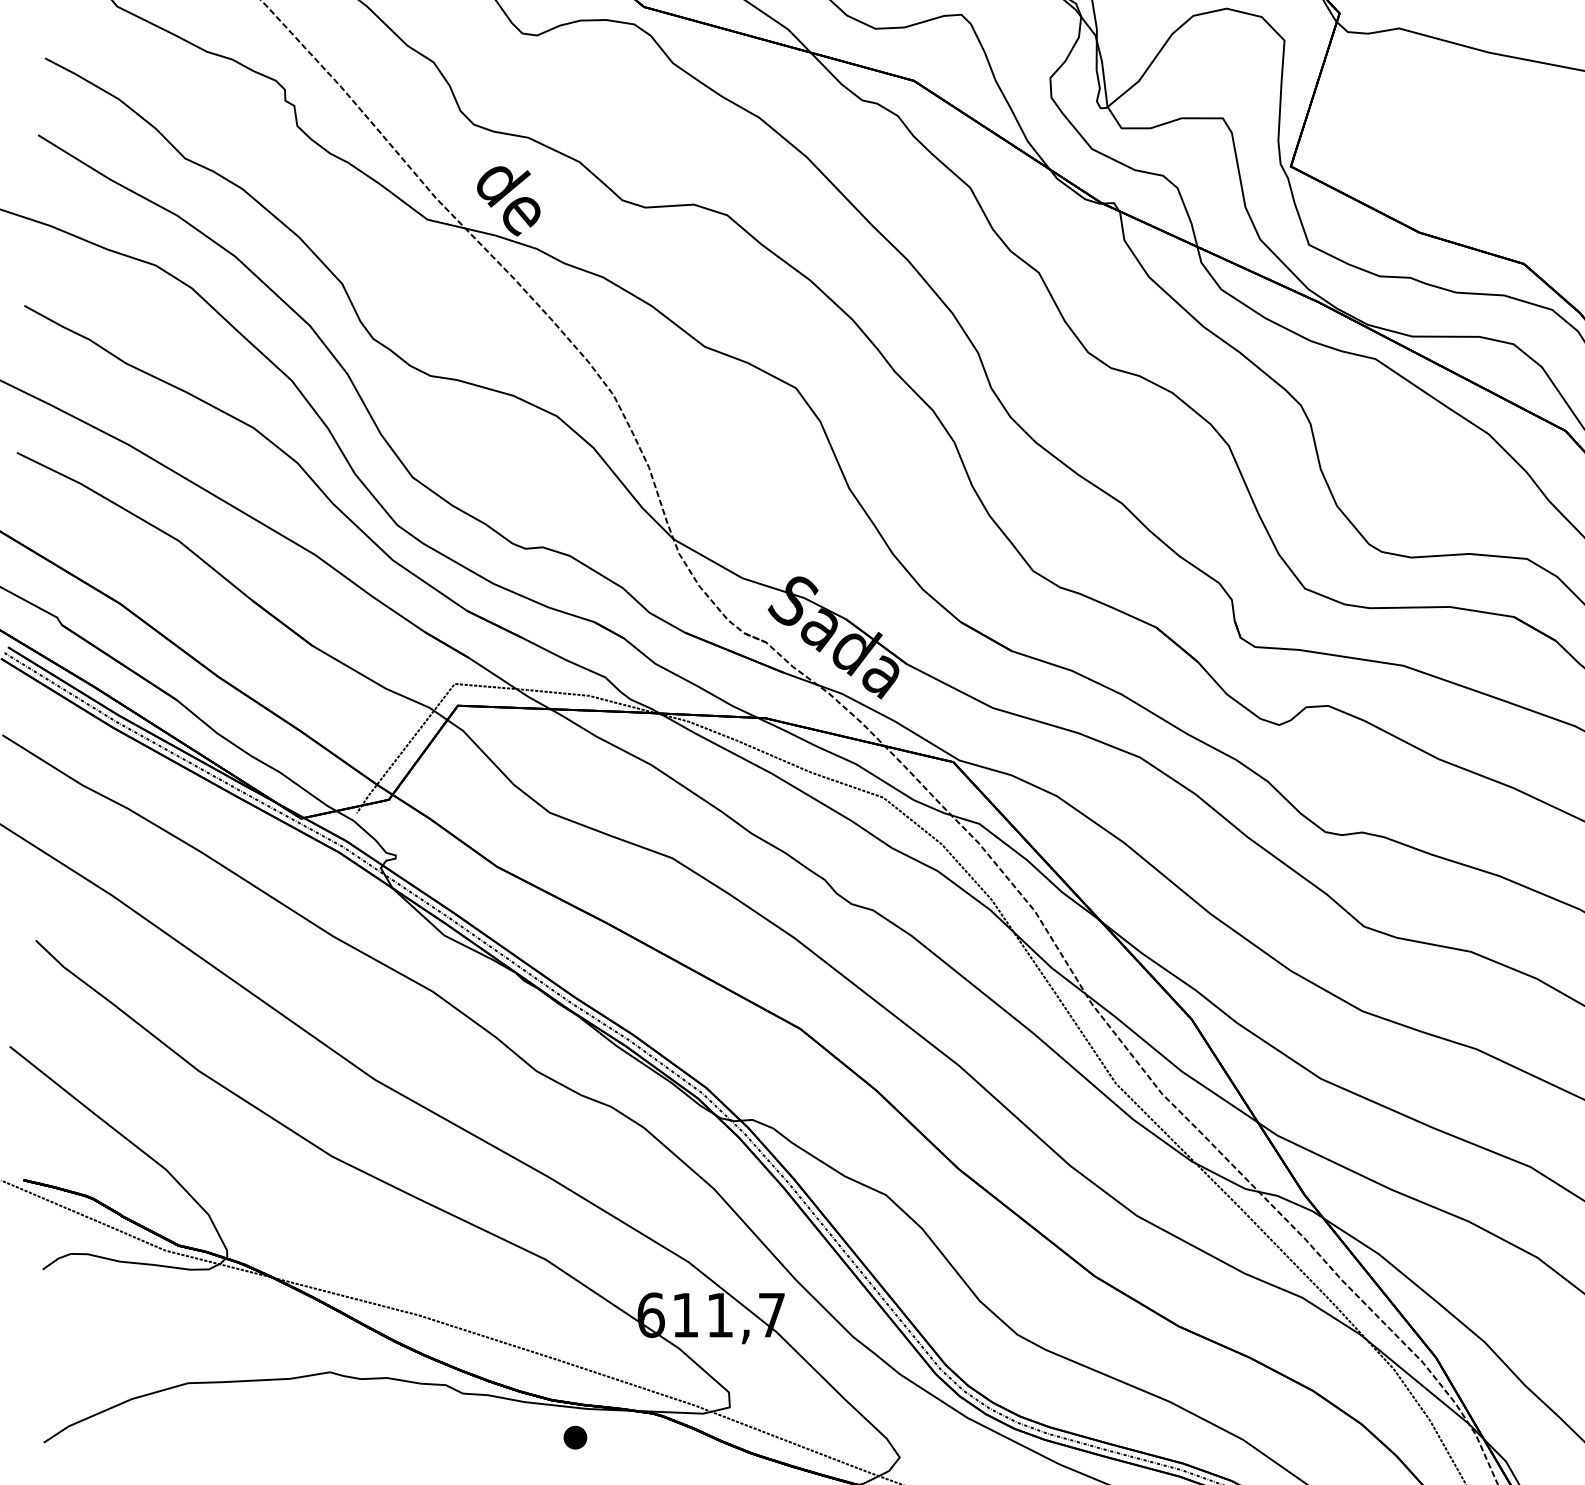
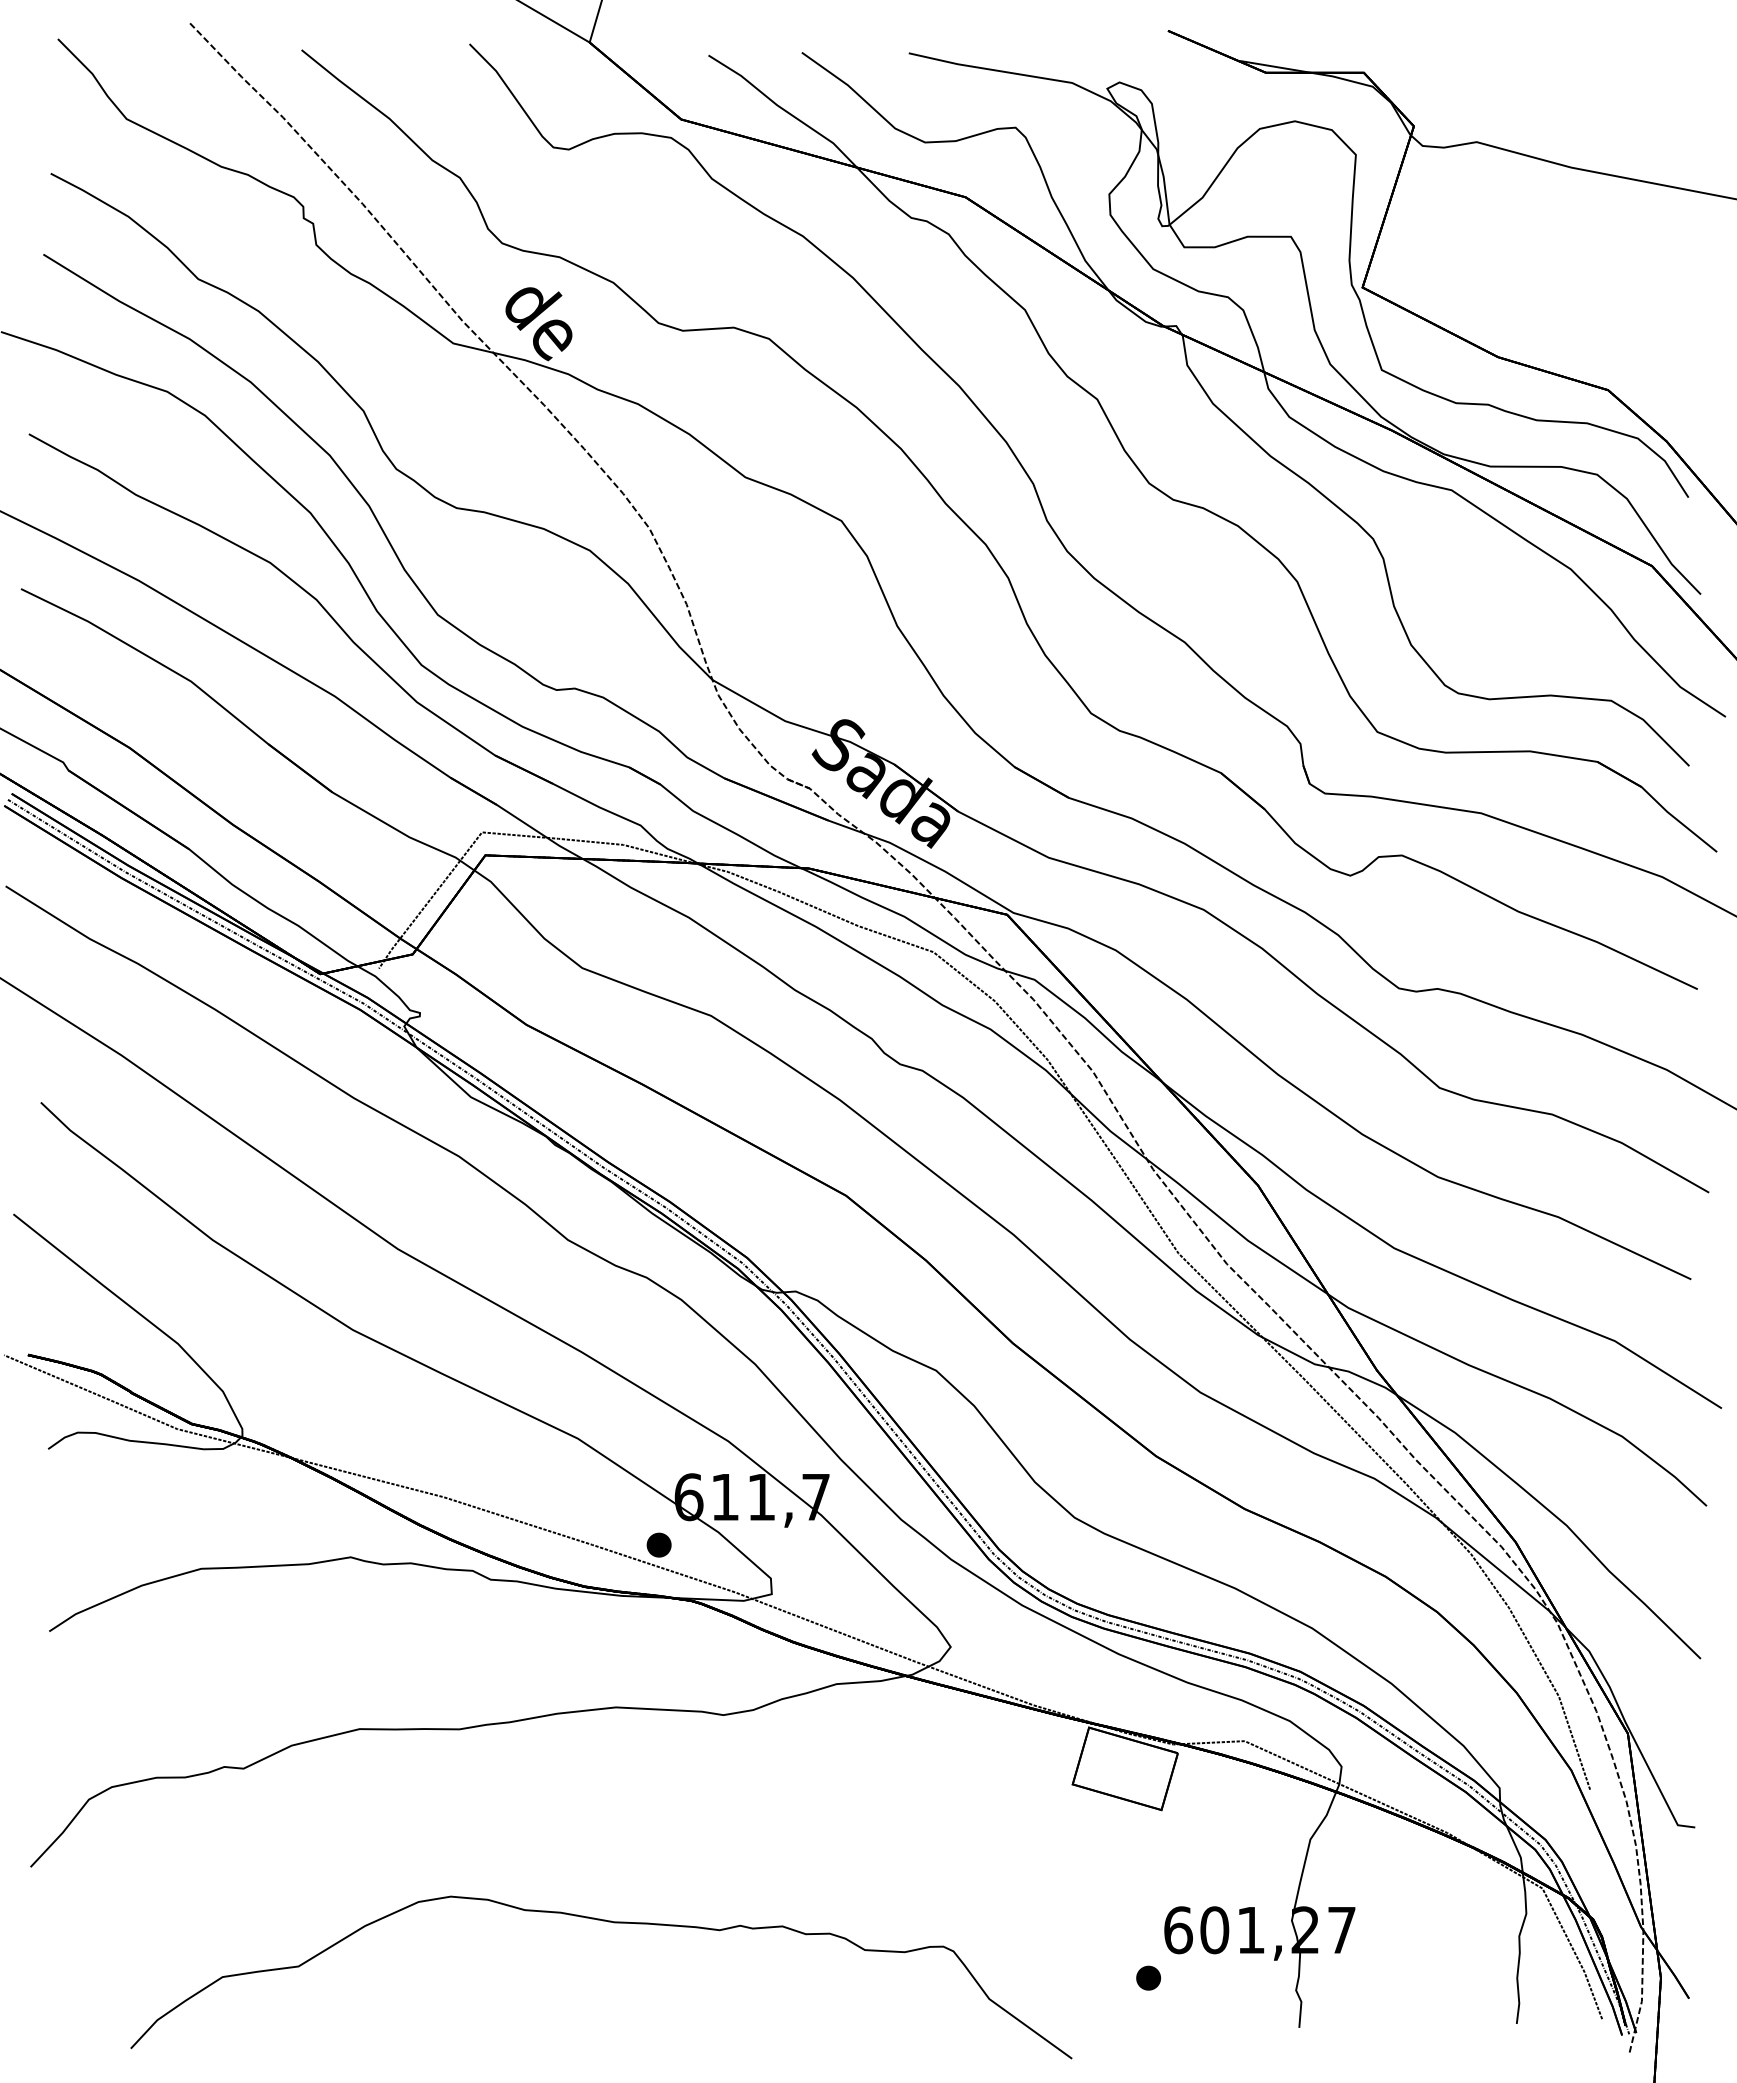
part: (574, 1437) -> (658, 1544), moved

